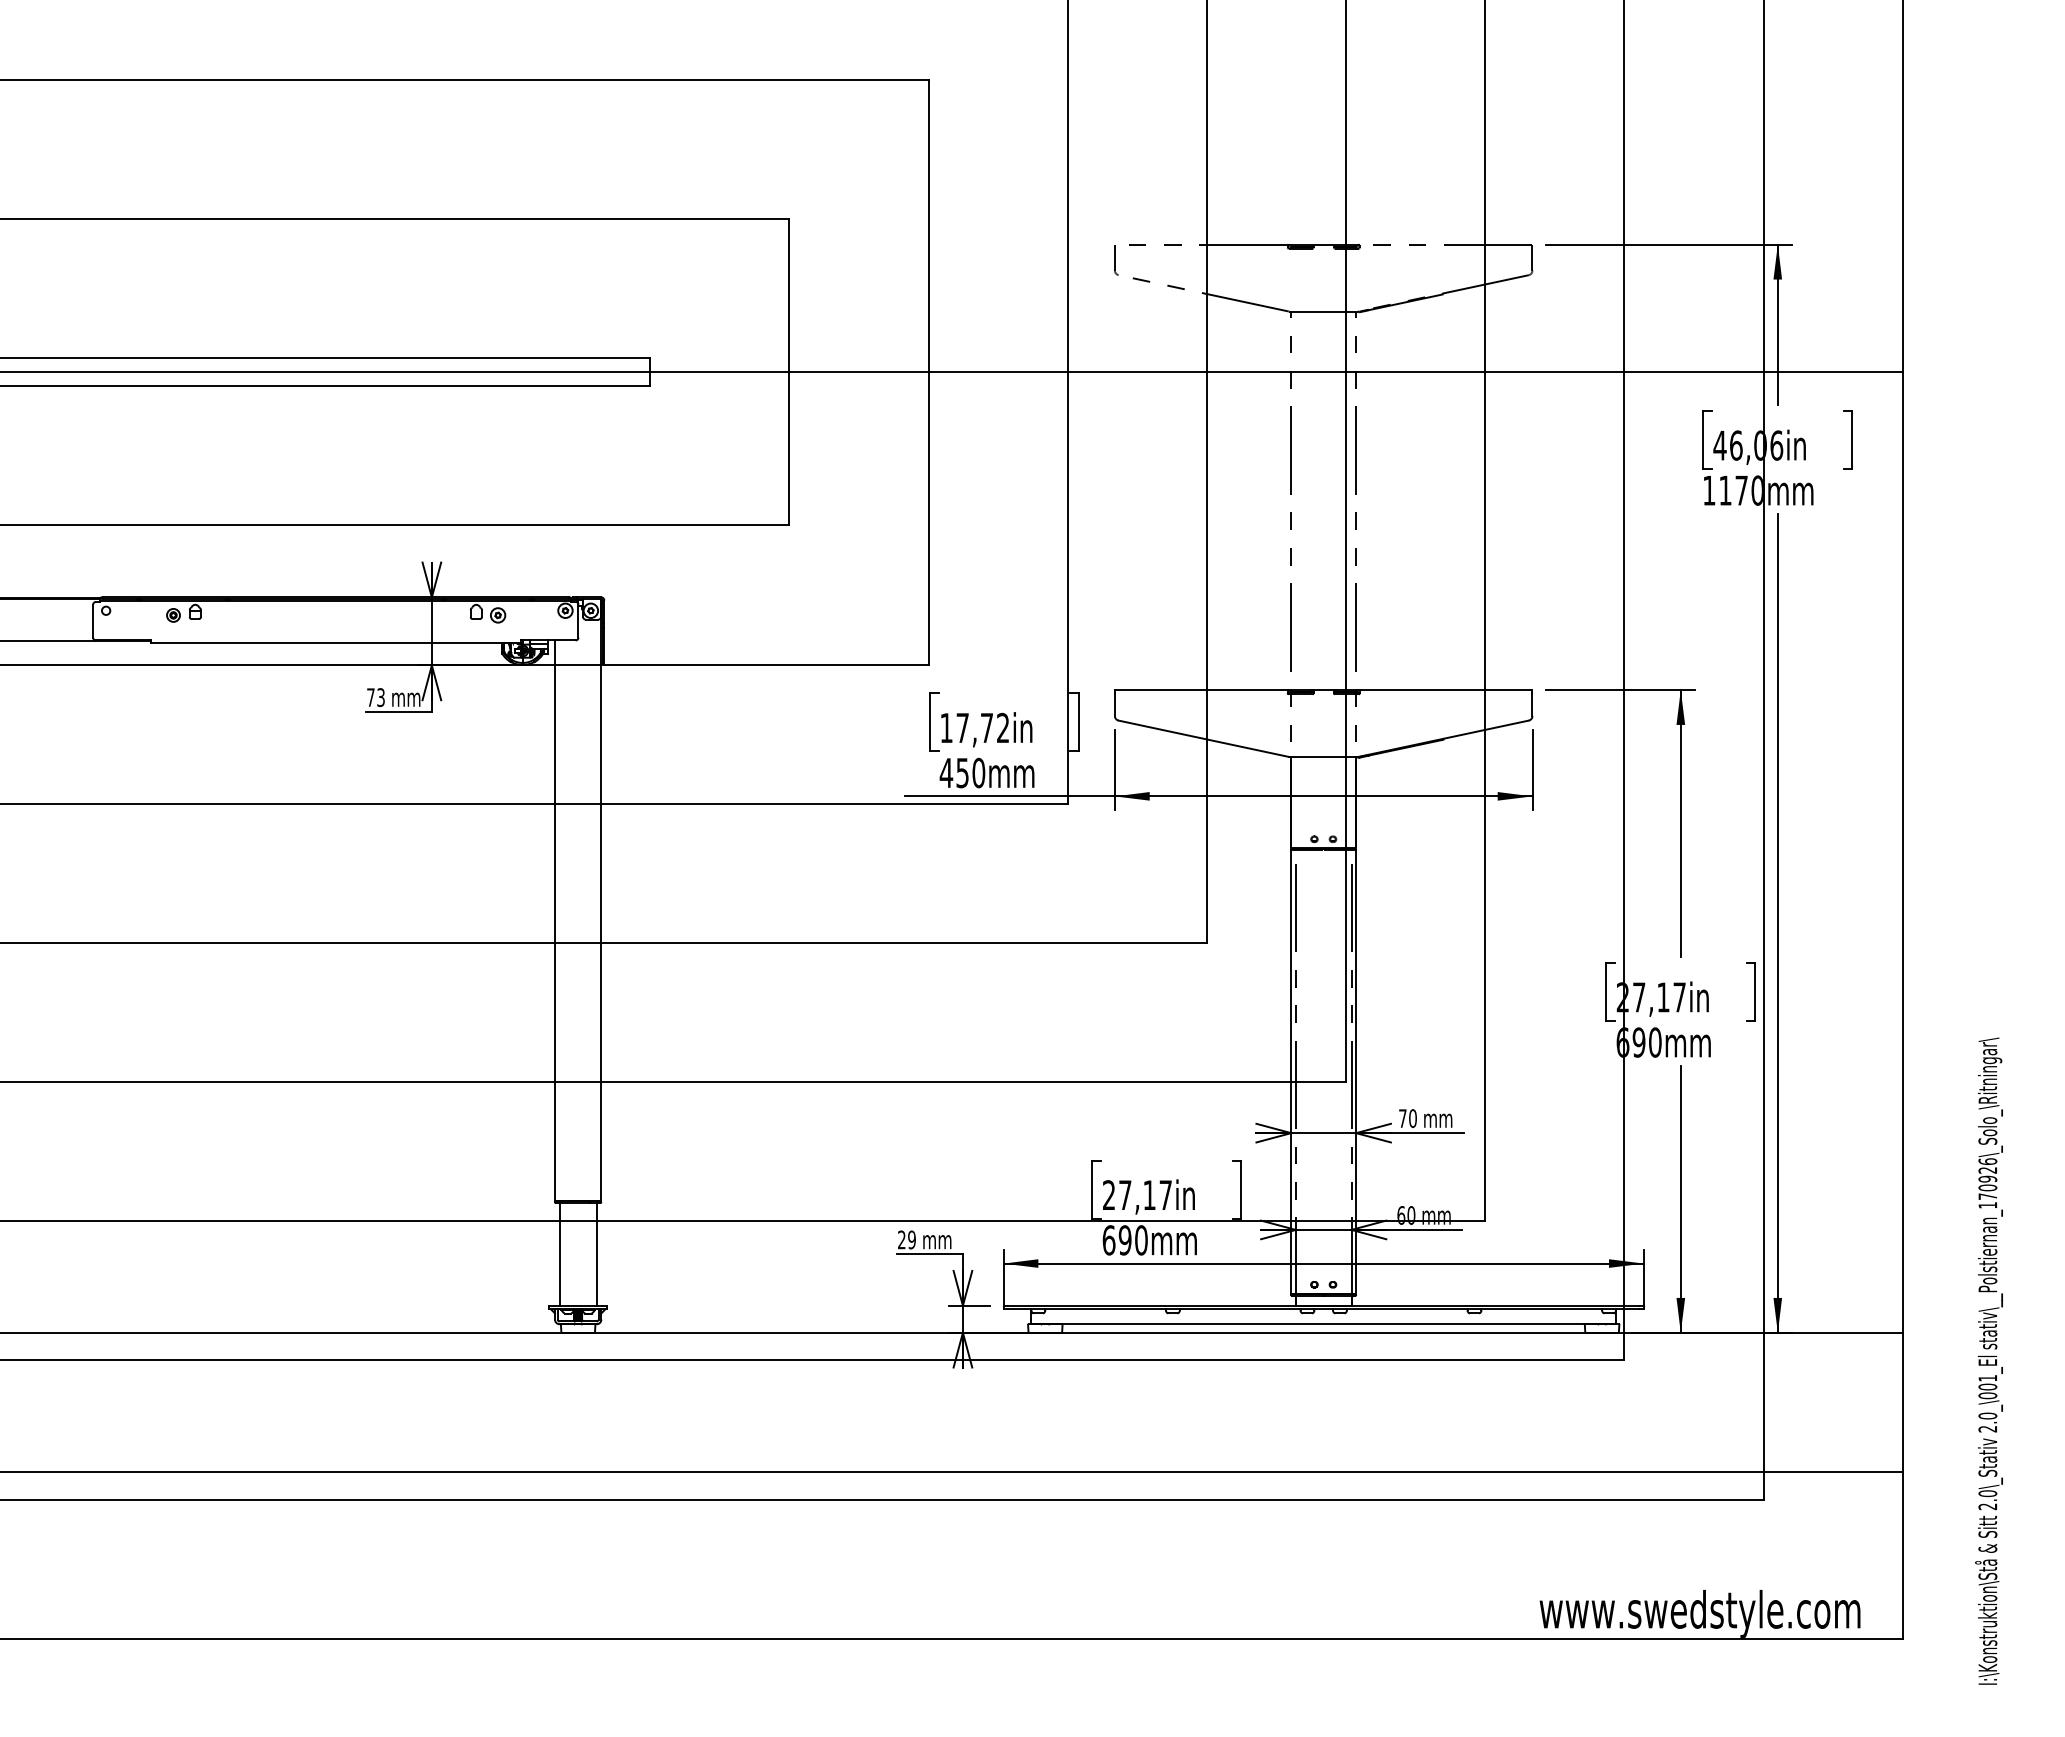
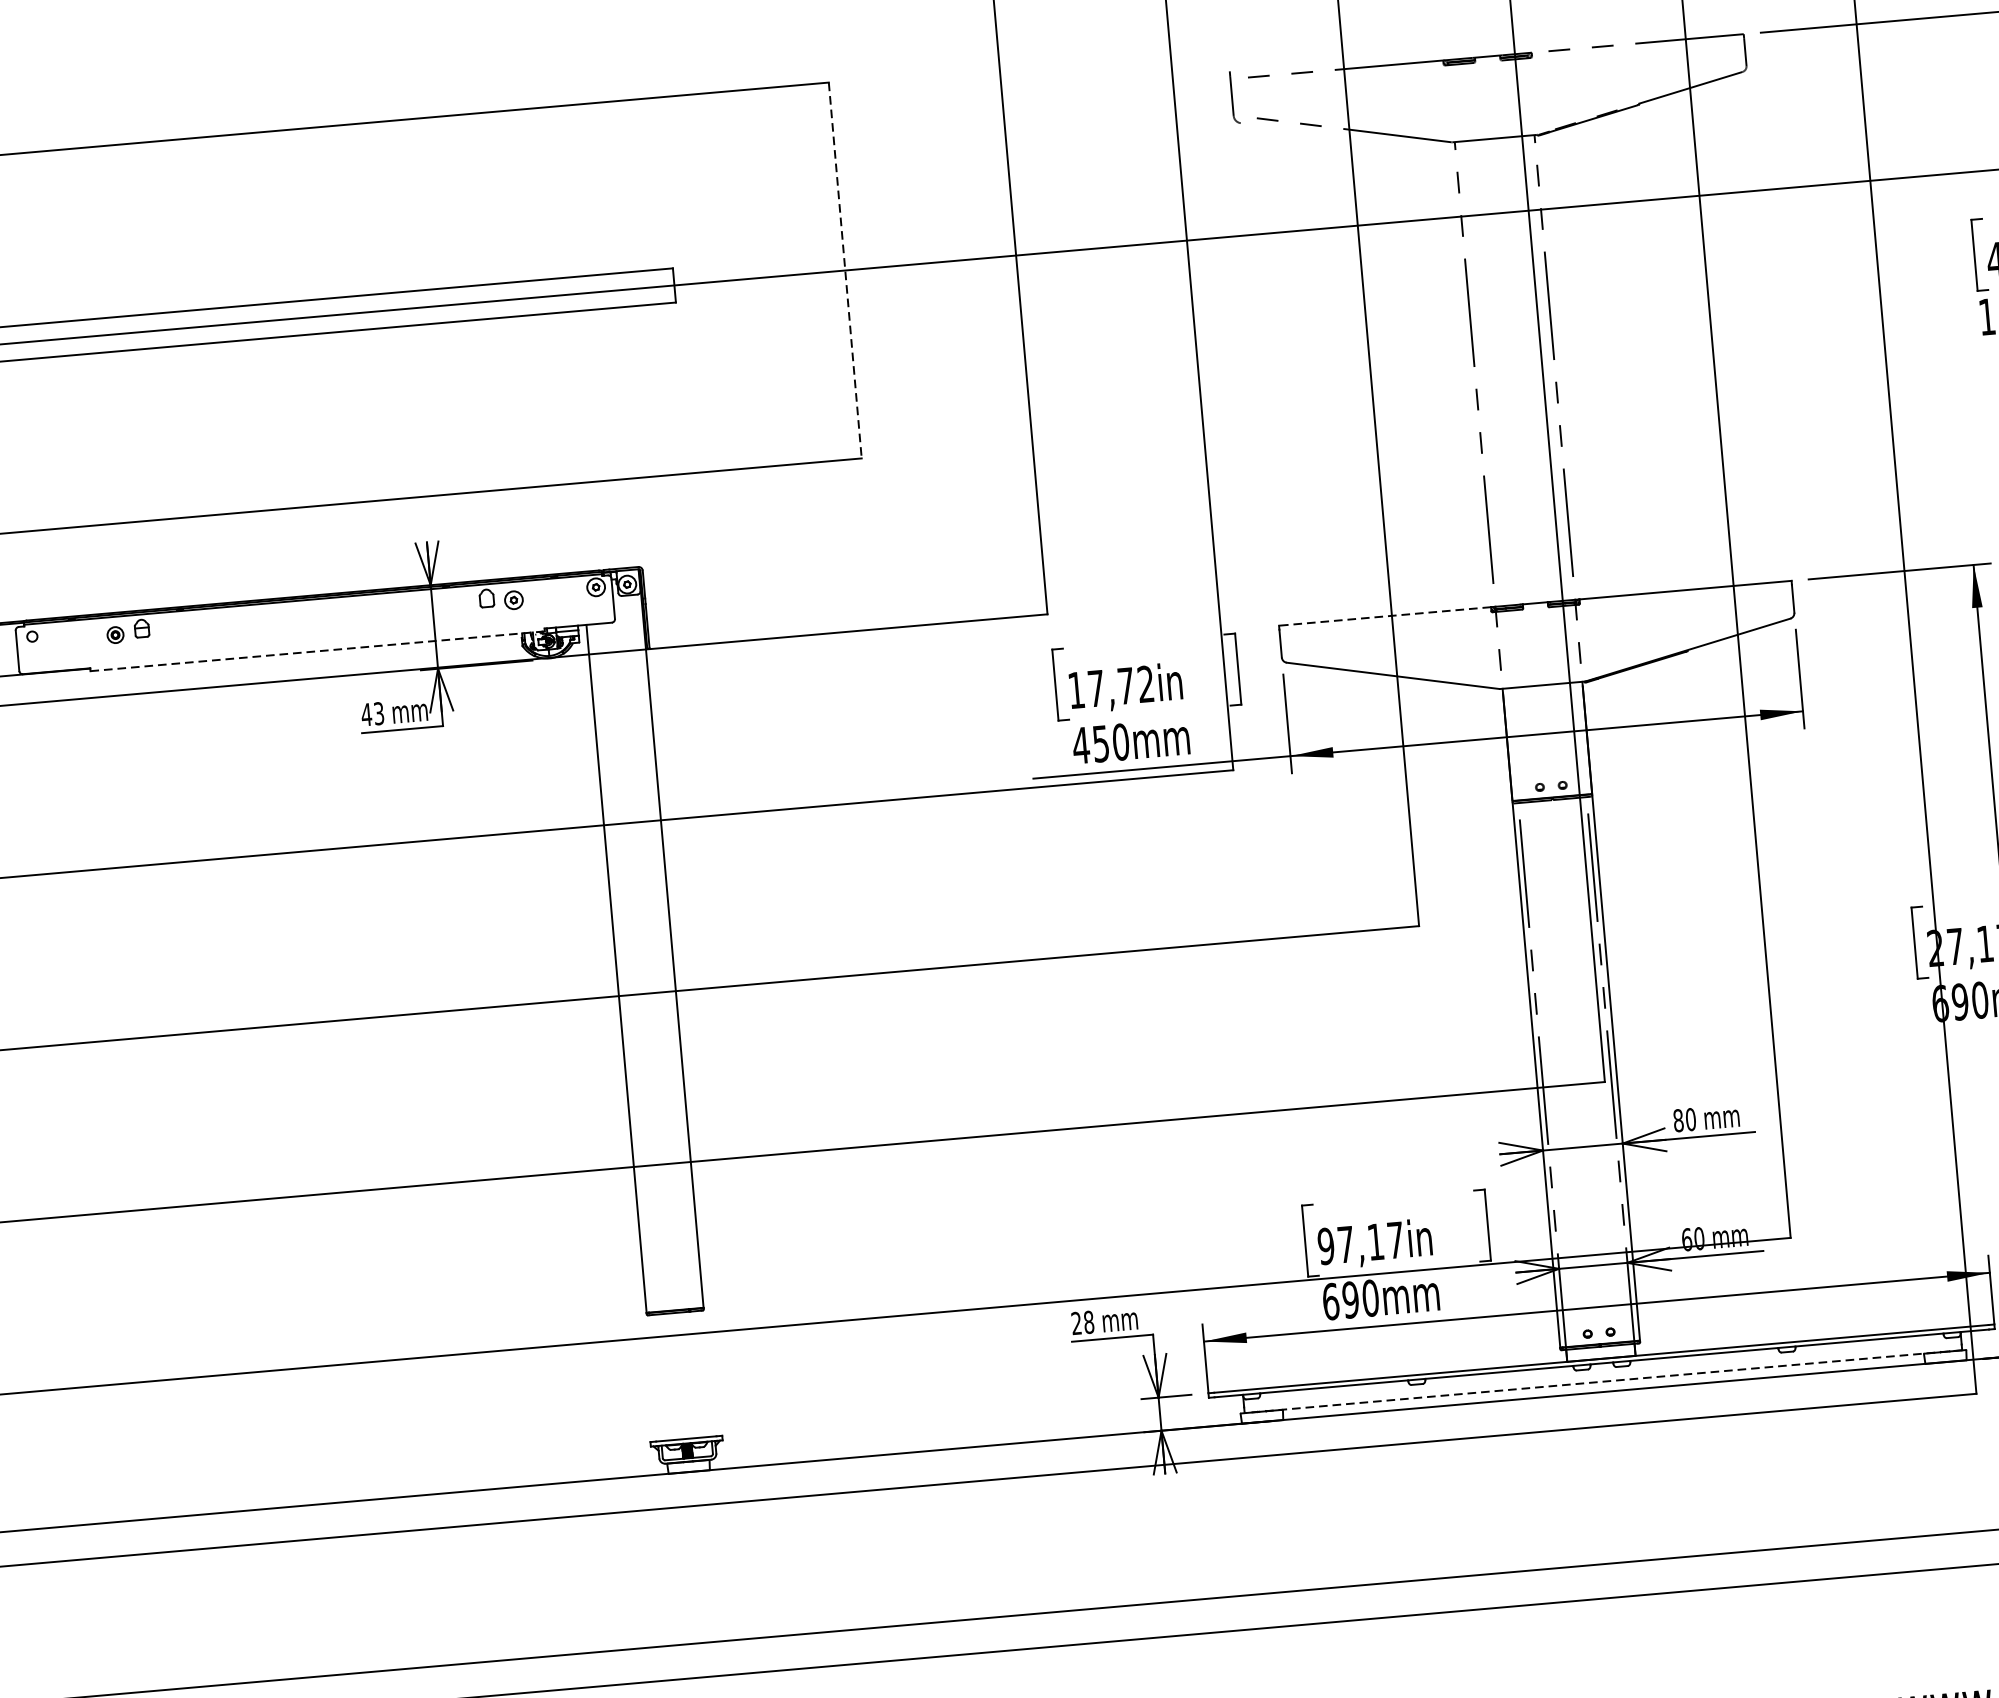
part: (1116, 260) -> (1234, 98), size x1.4
line: (789, 372) -> (845, 270), solid -> dashed
line: (336, 642) -> (318, 650), solid -> dashed
line: (1200, 690) -> (1384, 616), solid -> dashed
text: (370, 697) -> (366, 714), 73 -> 43
text: (1402, 1118) -> (1678, 1120), 70 -> 80
text: (1108, 1195) -> (1325, 1246), 27,17in -> 97,17in
text: (911, 1239) -> (1088, 1321), 29 -> 28
line: (559, 1254) -> (657, 1378), removed
line: (596, 1254) -> (703, 1374), removed
line: (1323, 1324) -> (1603, 1381), solid -> dashed

